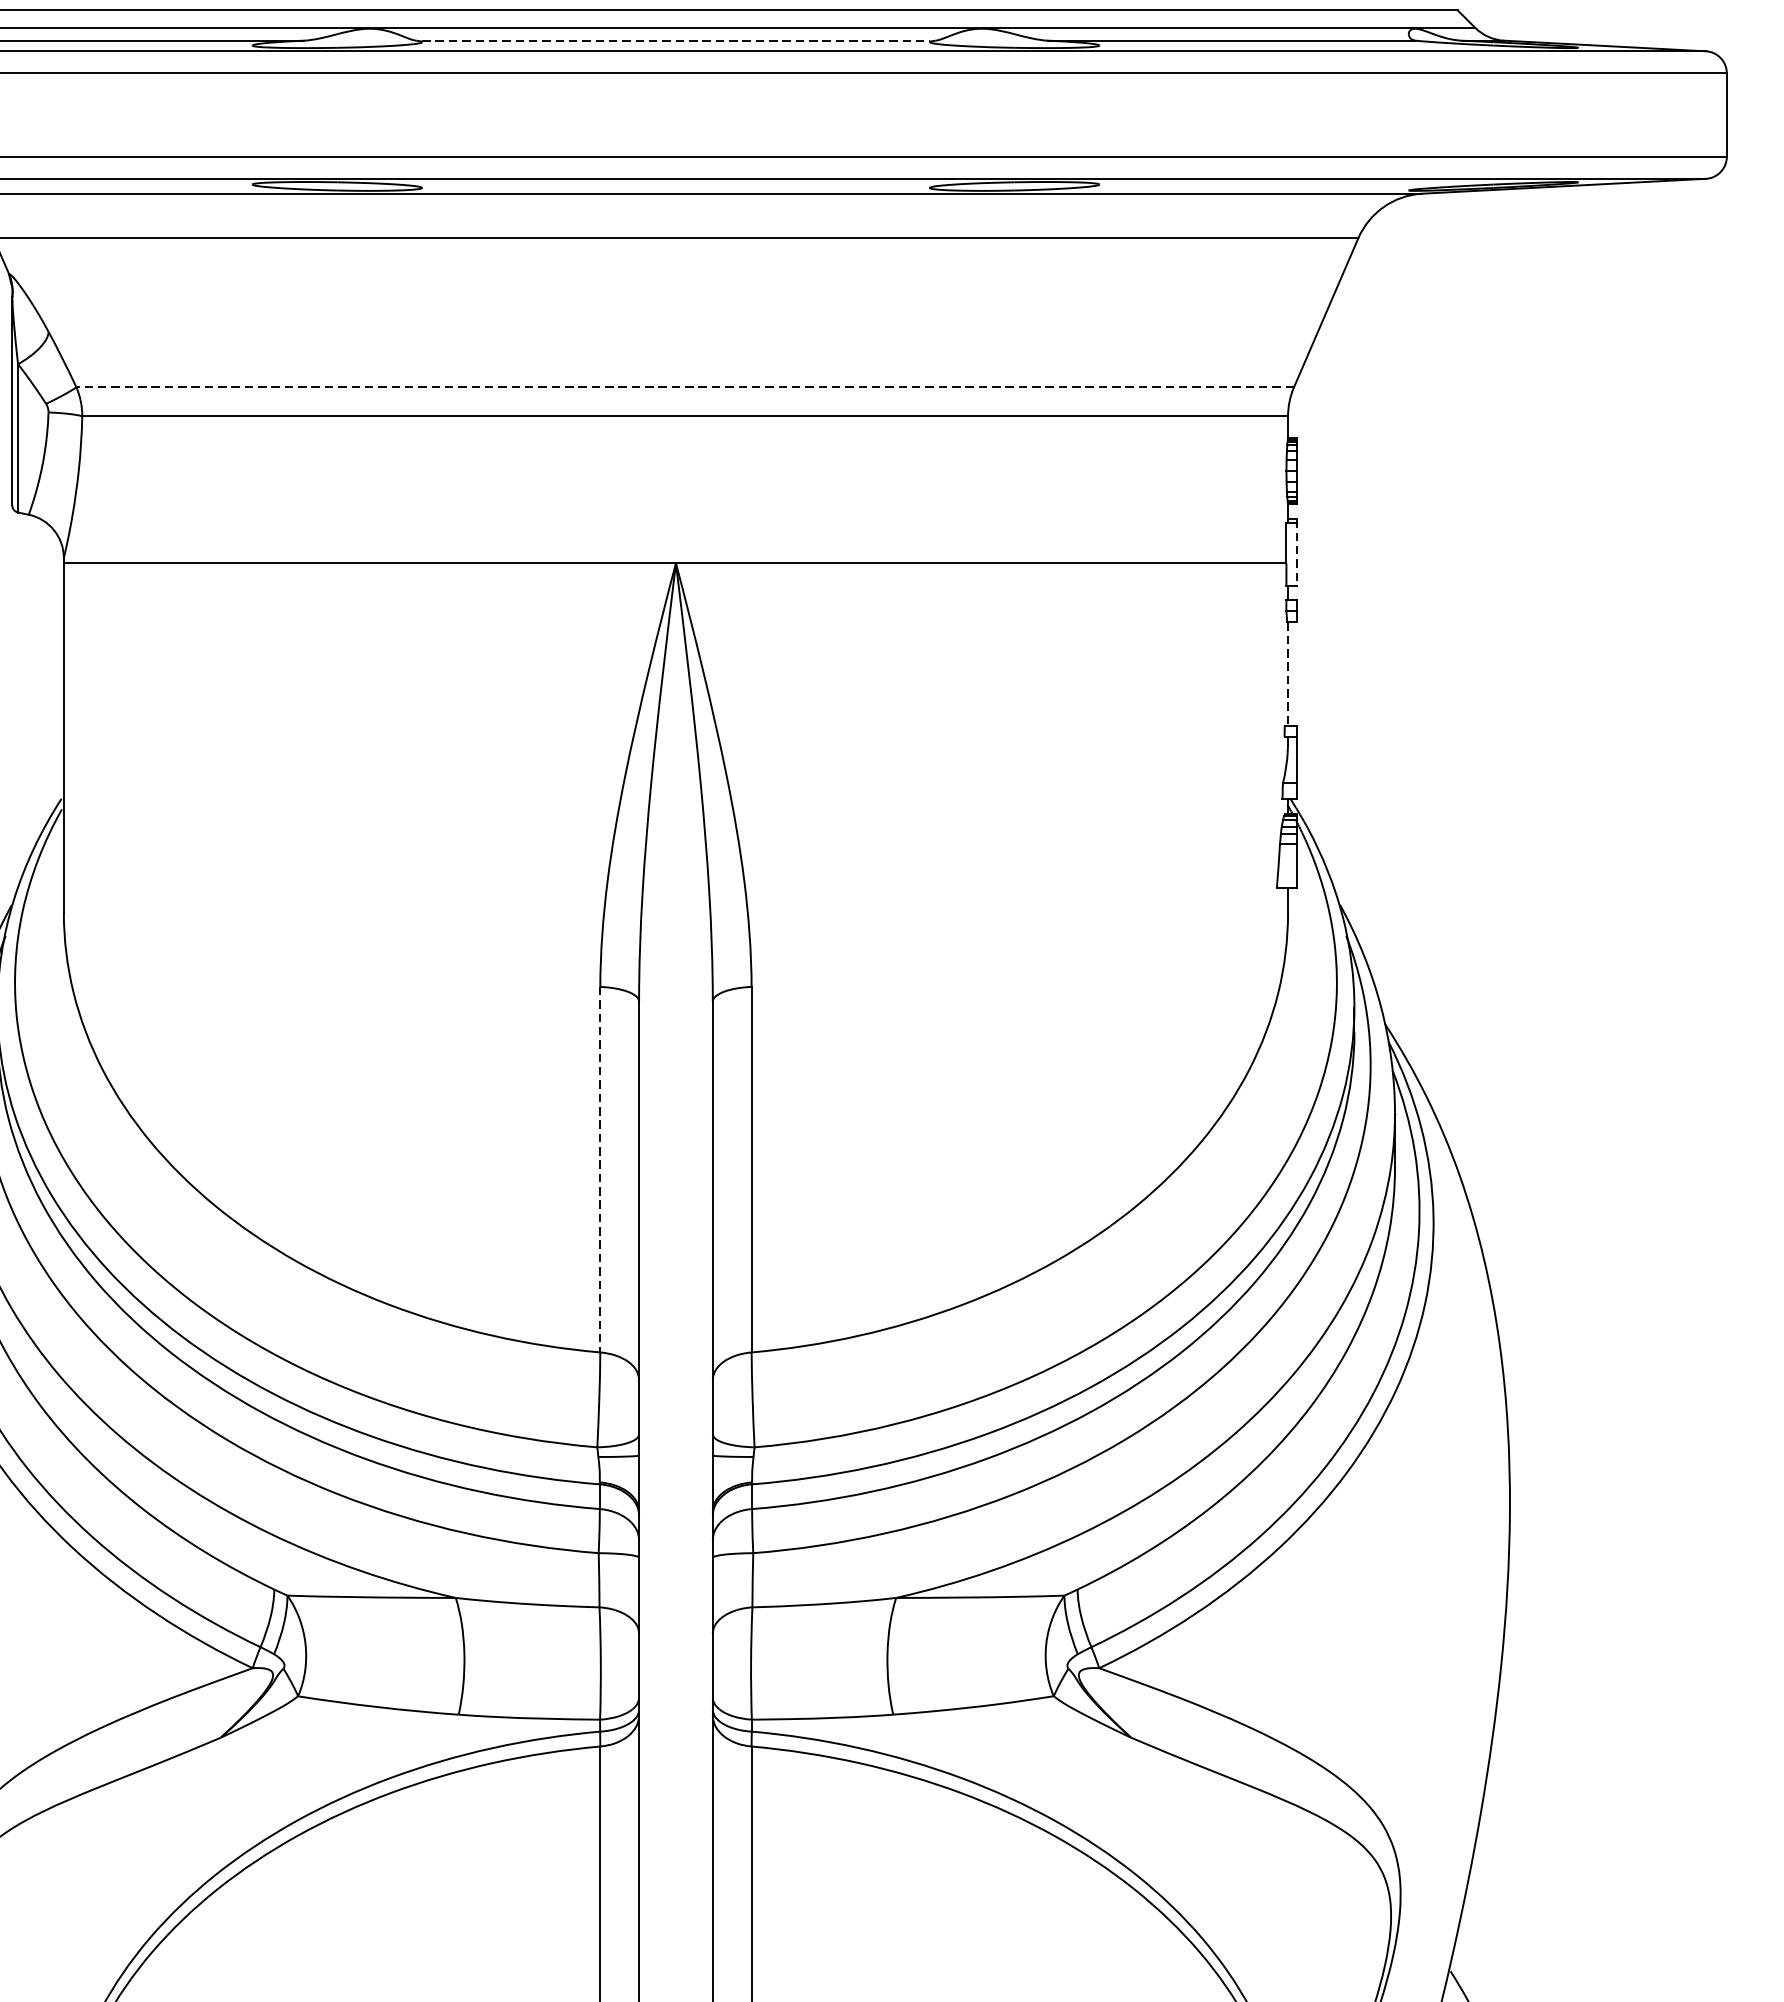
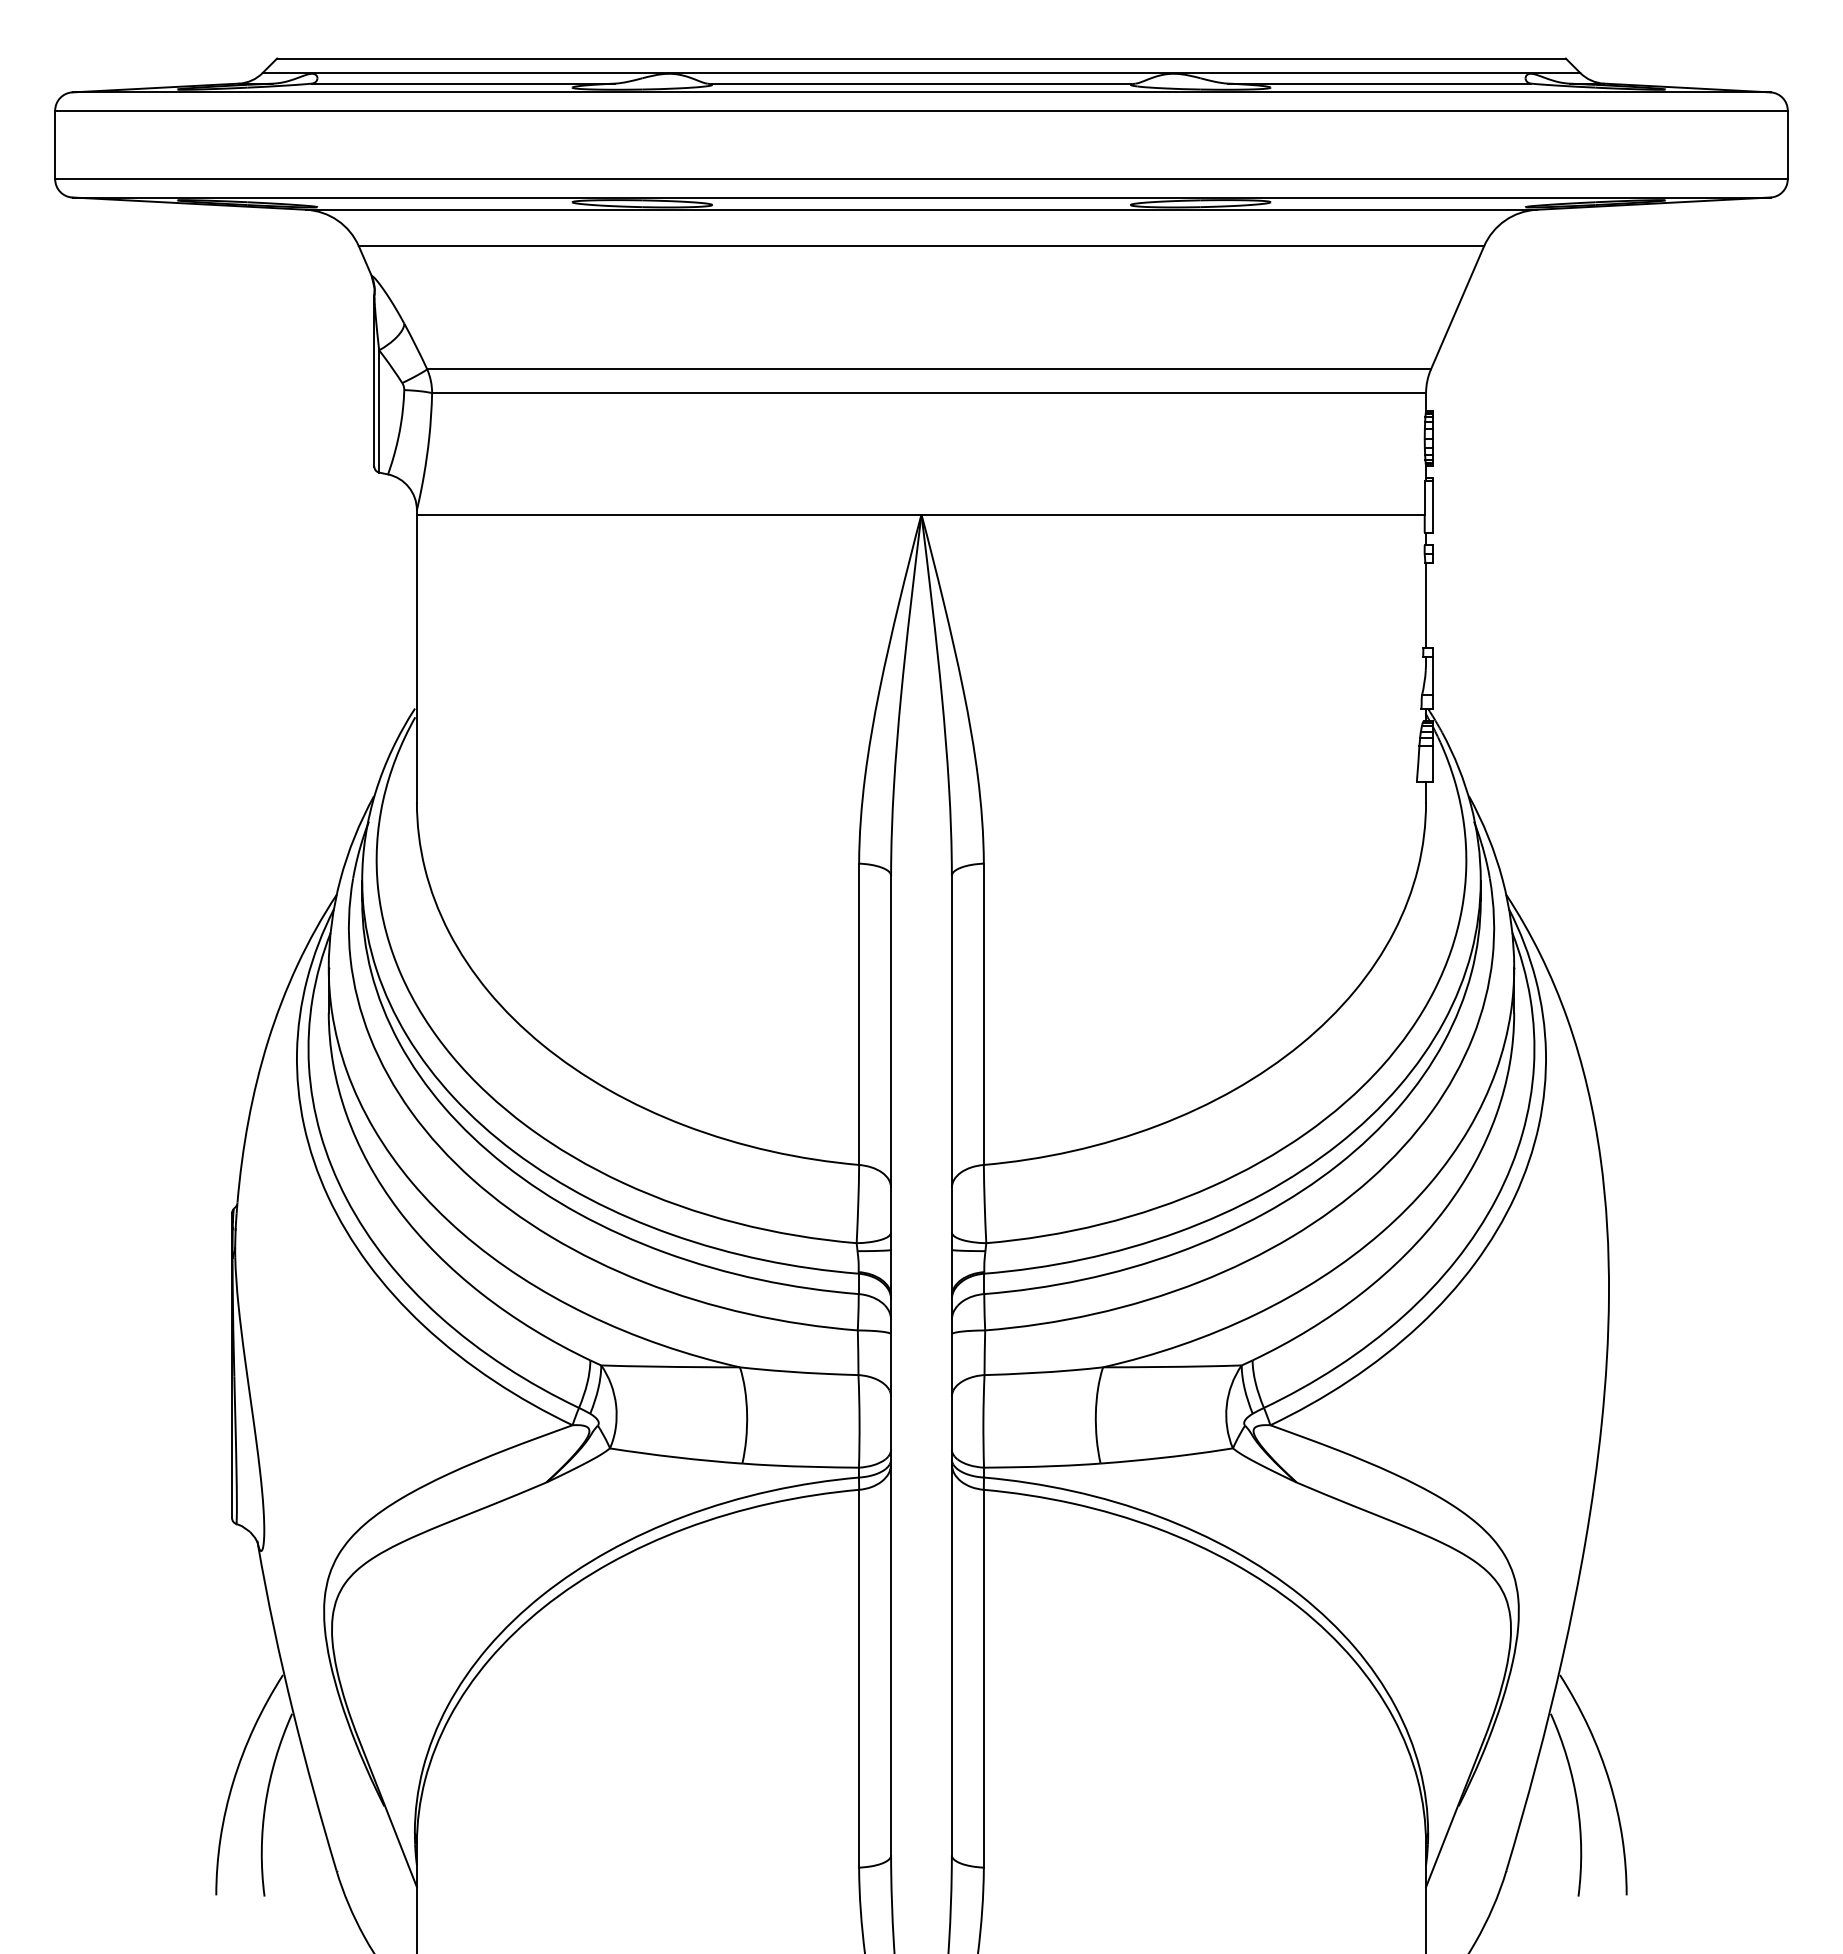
line: (675, 40) -> (921, 83), dashed -> solid
line: (685, 387) -> (929, 369), dashed -> solid
line: (1297, 552) -> (1433, 505), dashed -> solid
line: (1288, 673) -> (1426, 605), dashed -> solid
line: (600, 1169) -> (859, 1014), dashed -> solid

